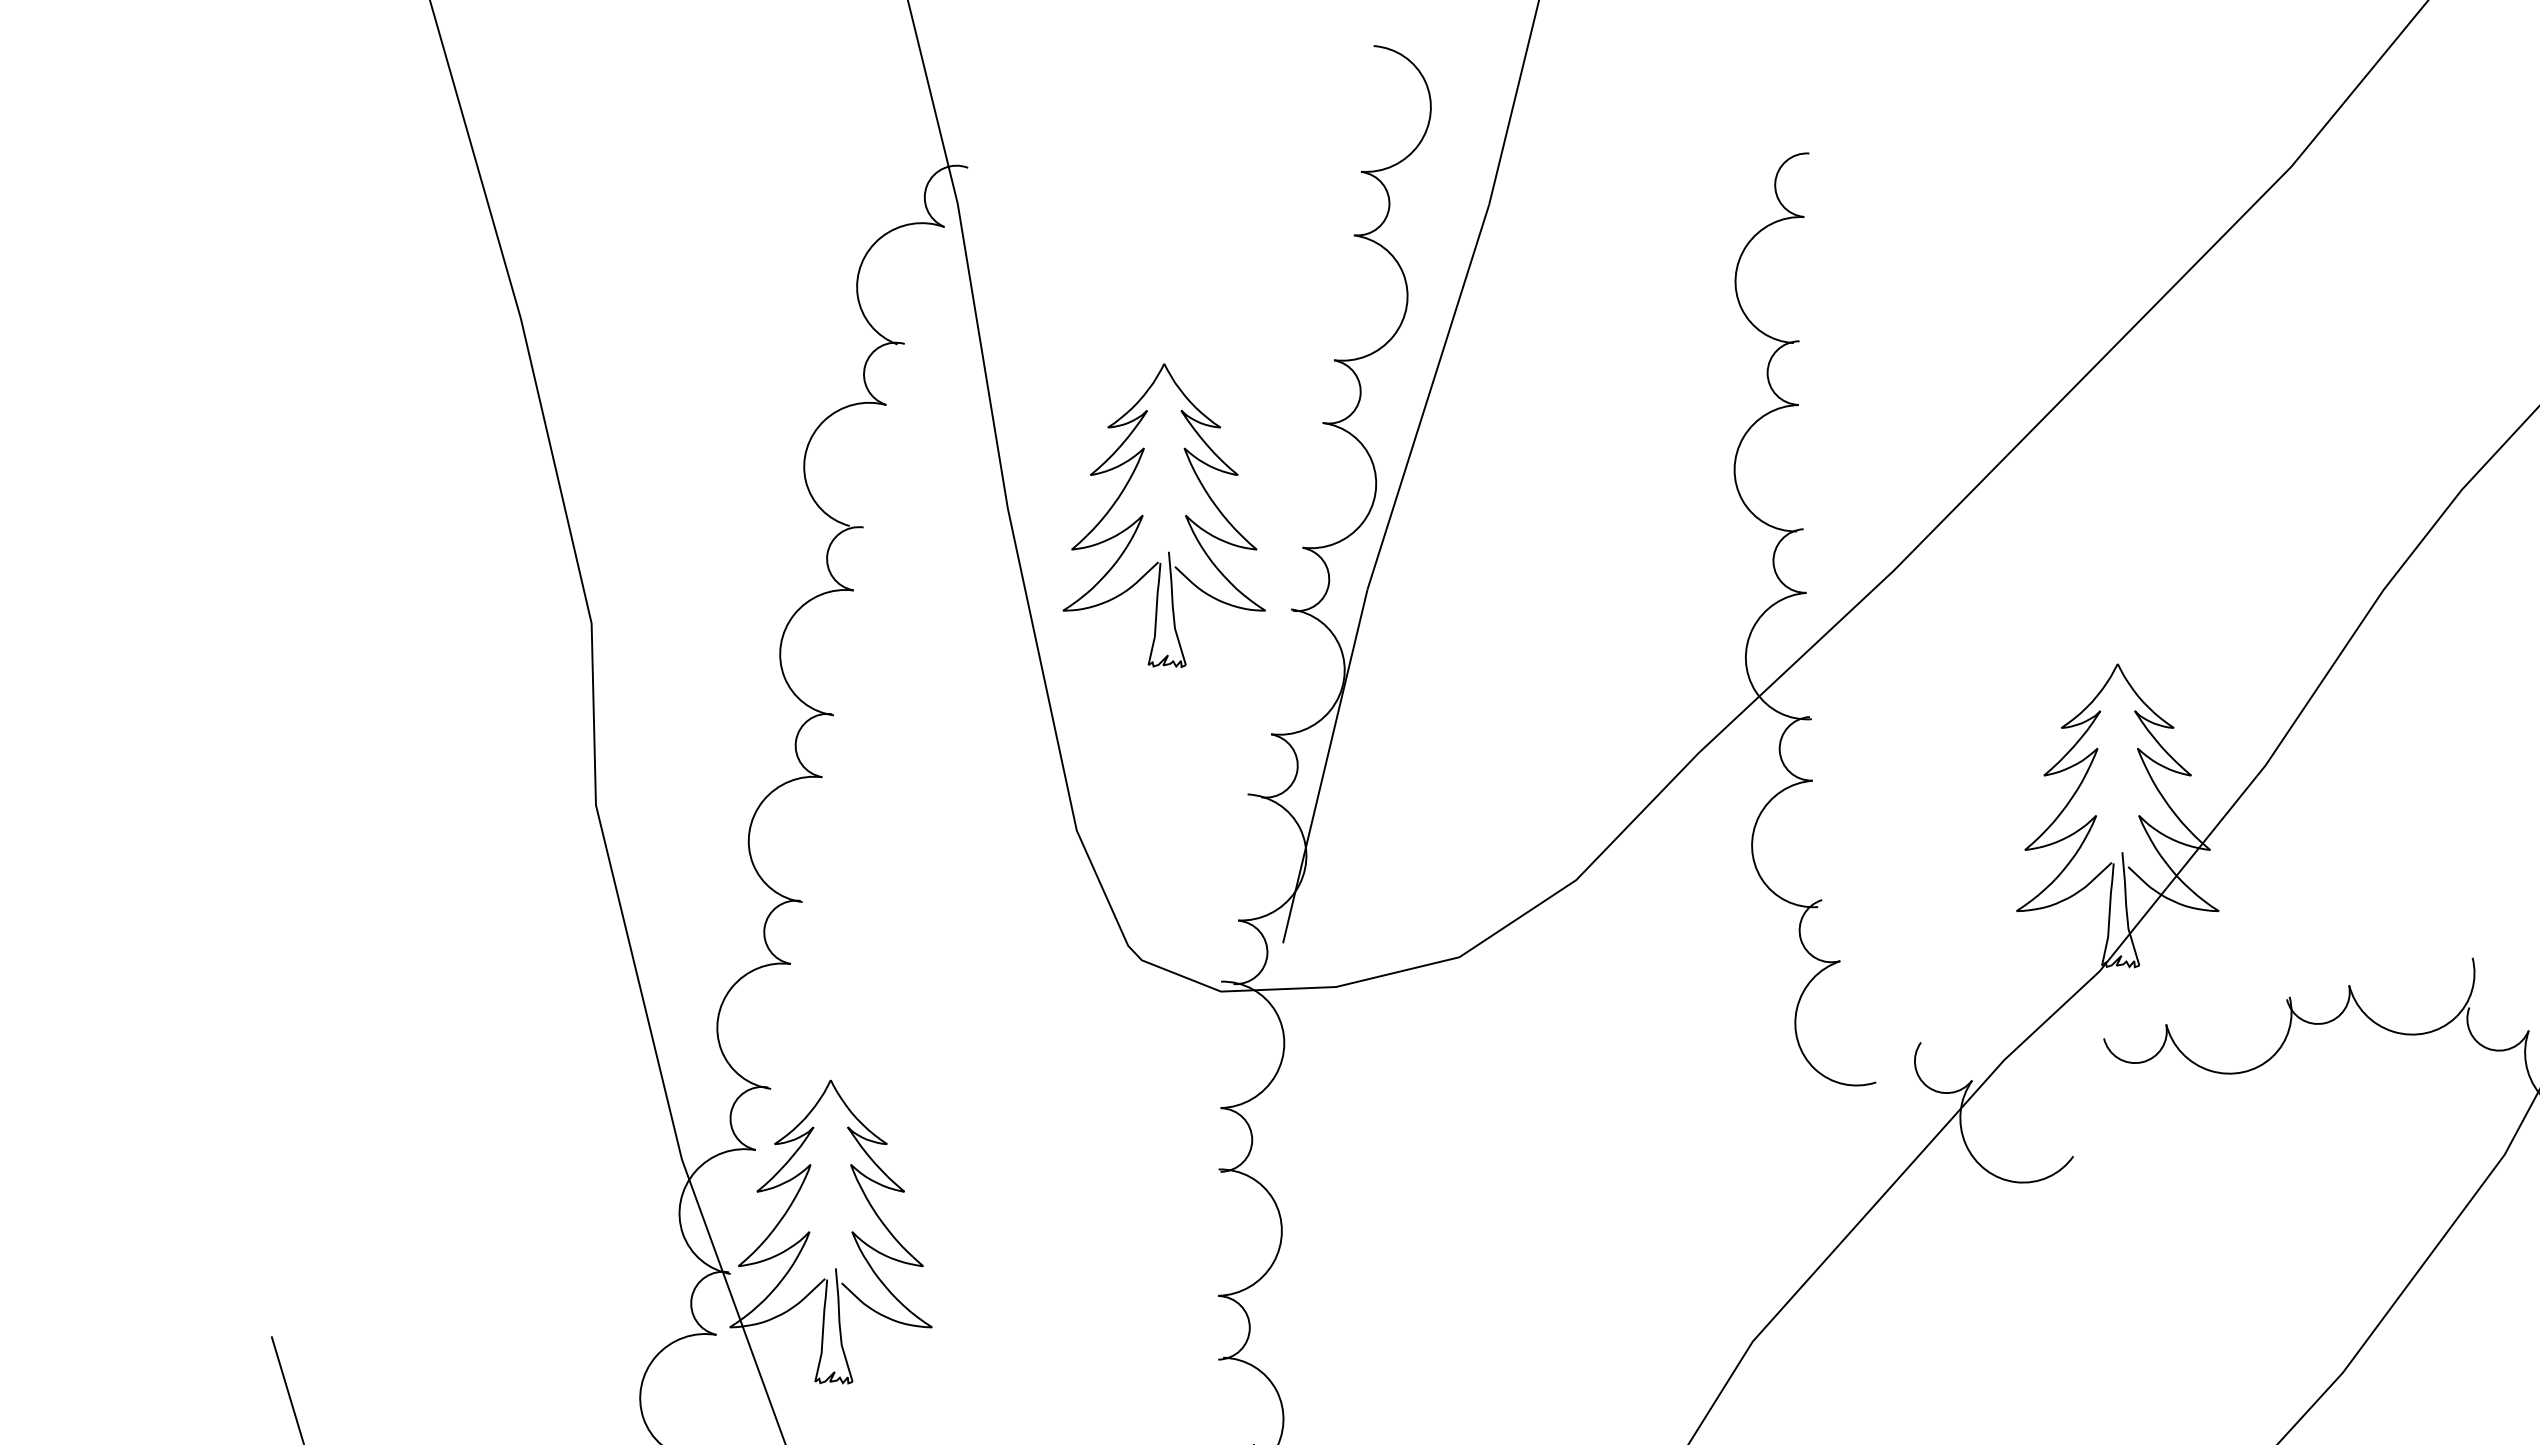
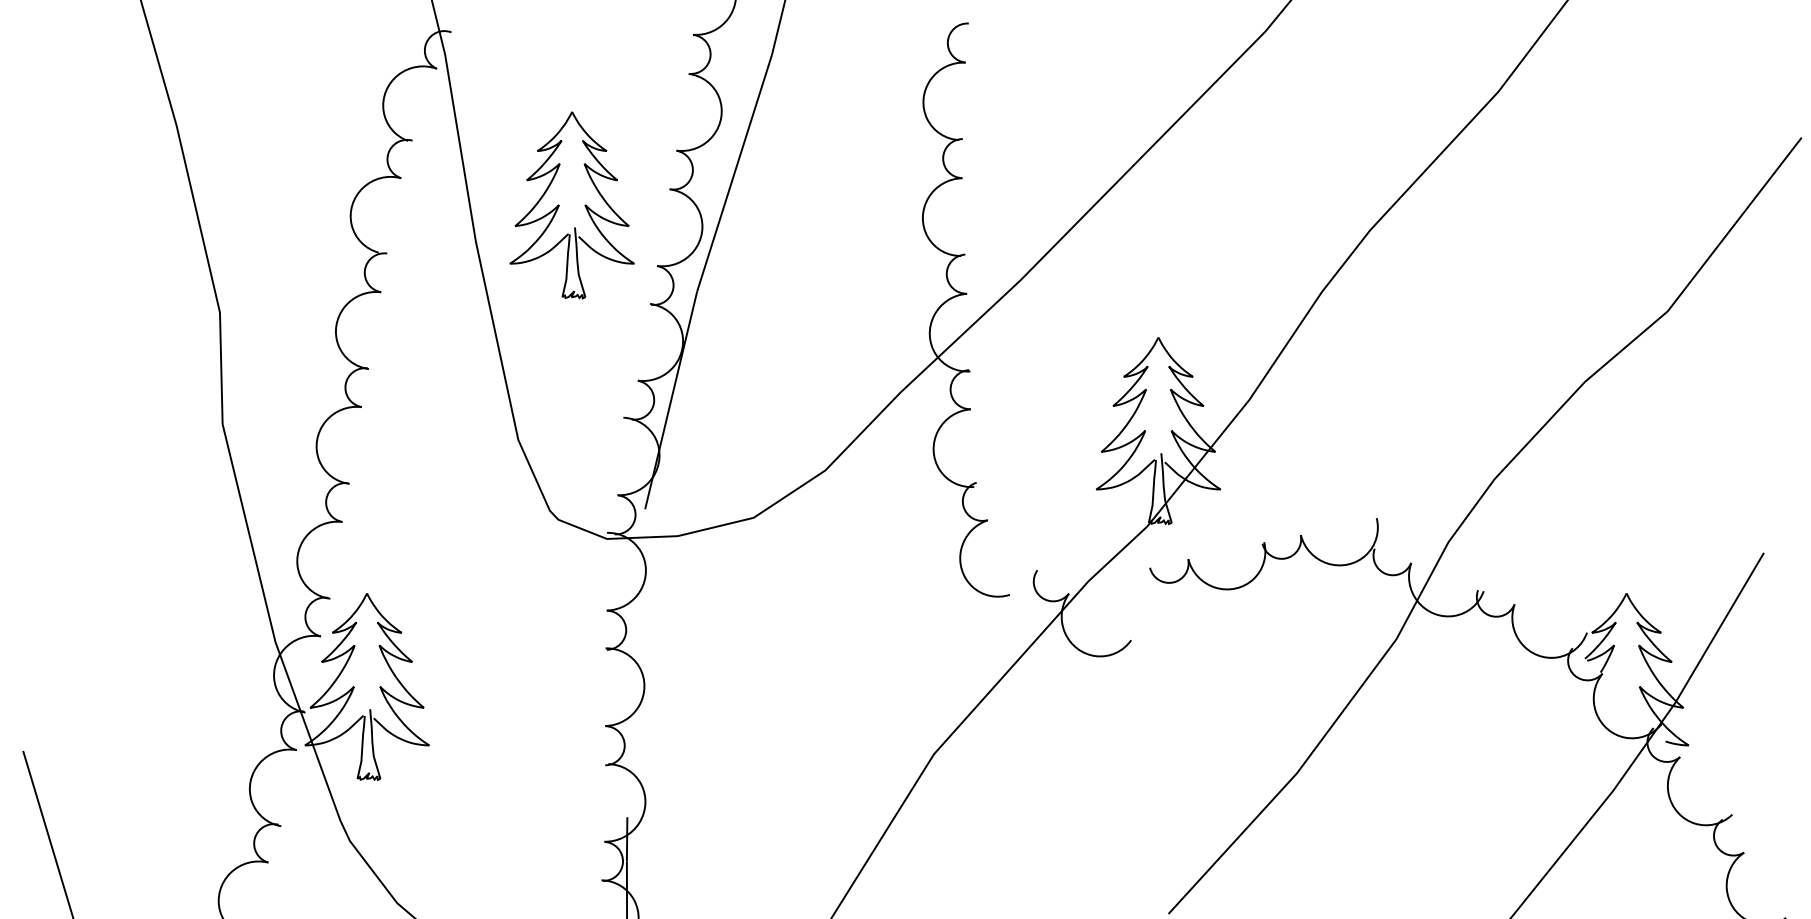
part: (1143, 516) -> (559, 205), moved

